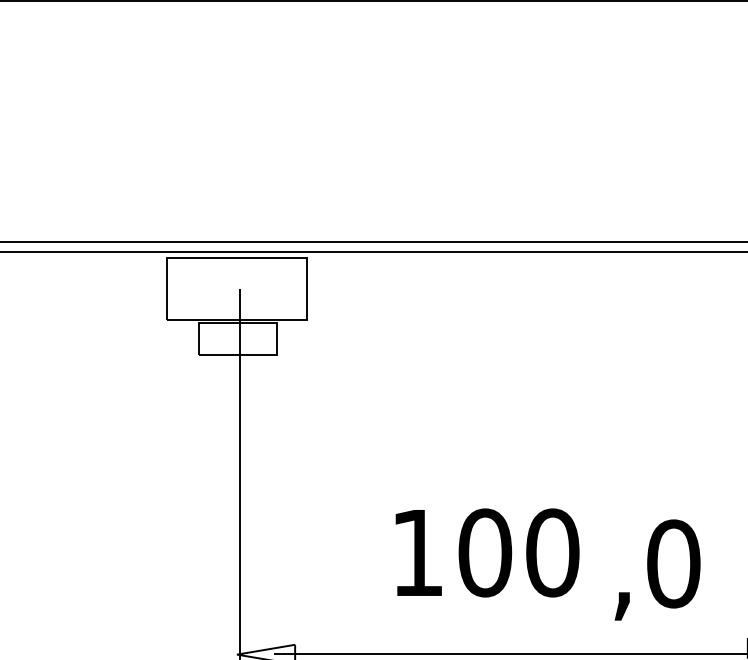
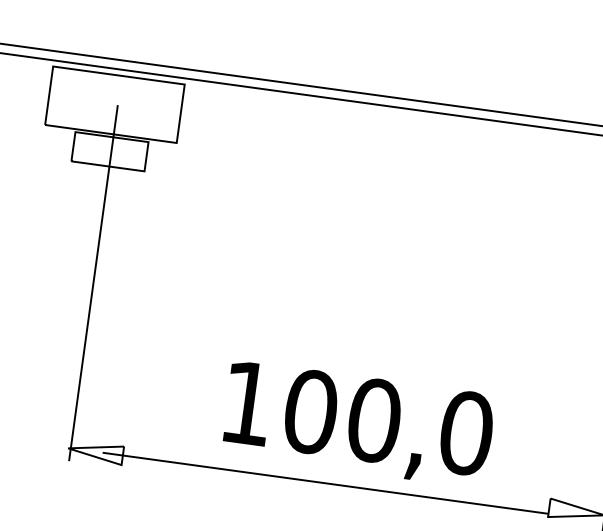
text: (487, 552) -> (313, 411), moved
text: (657, 569) -> (450, 436), moved

